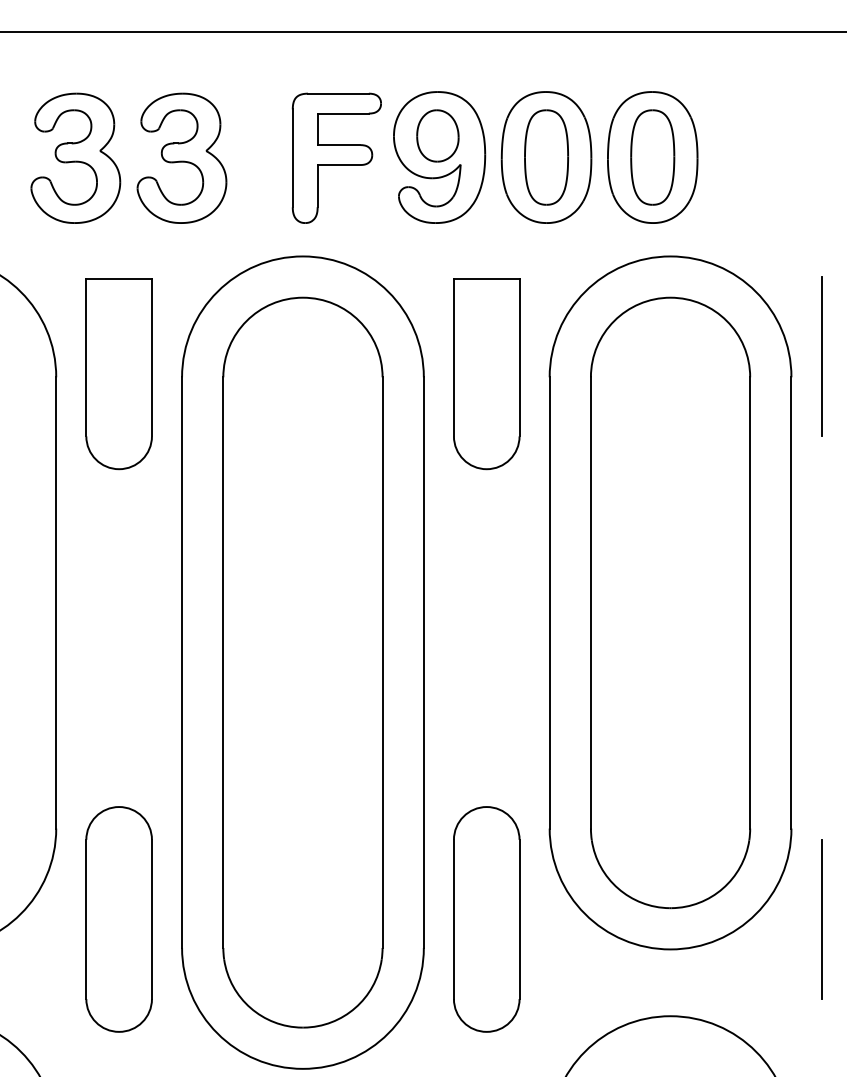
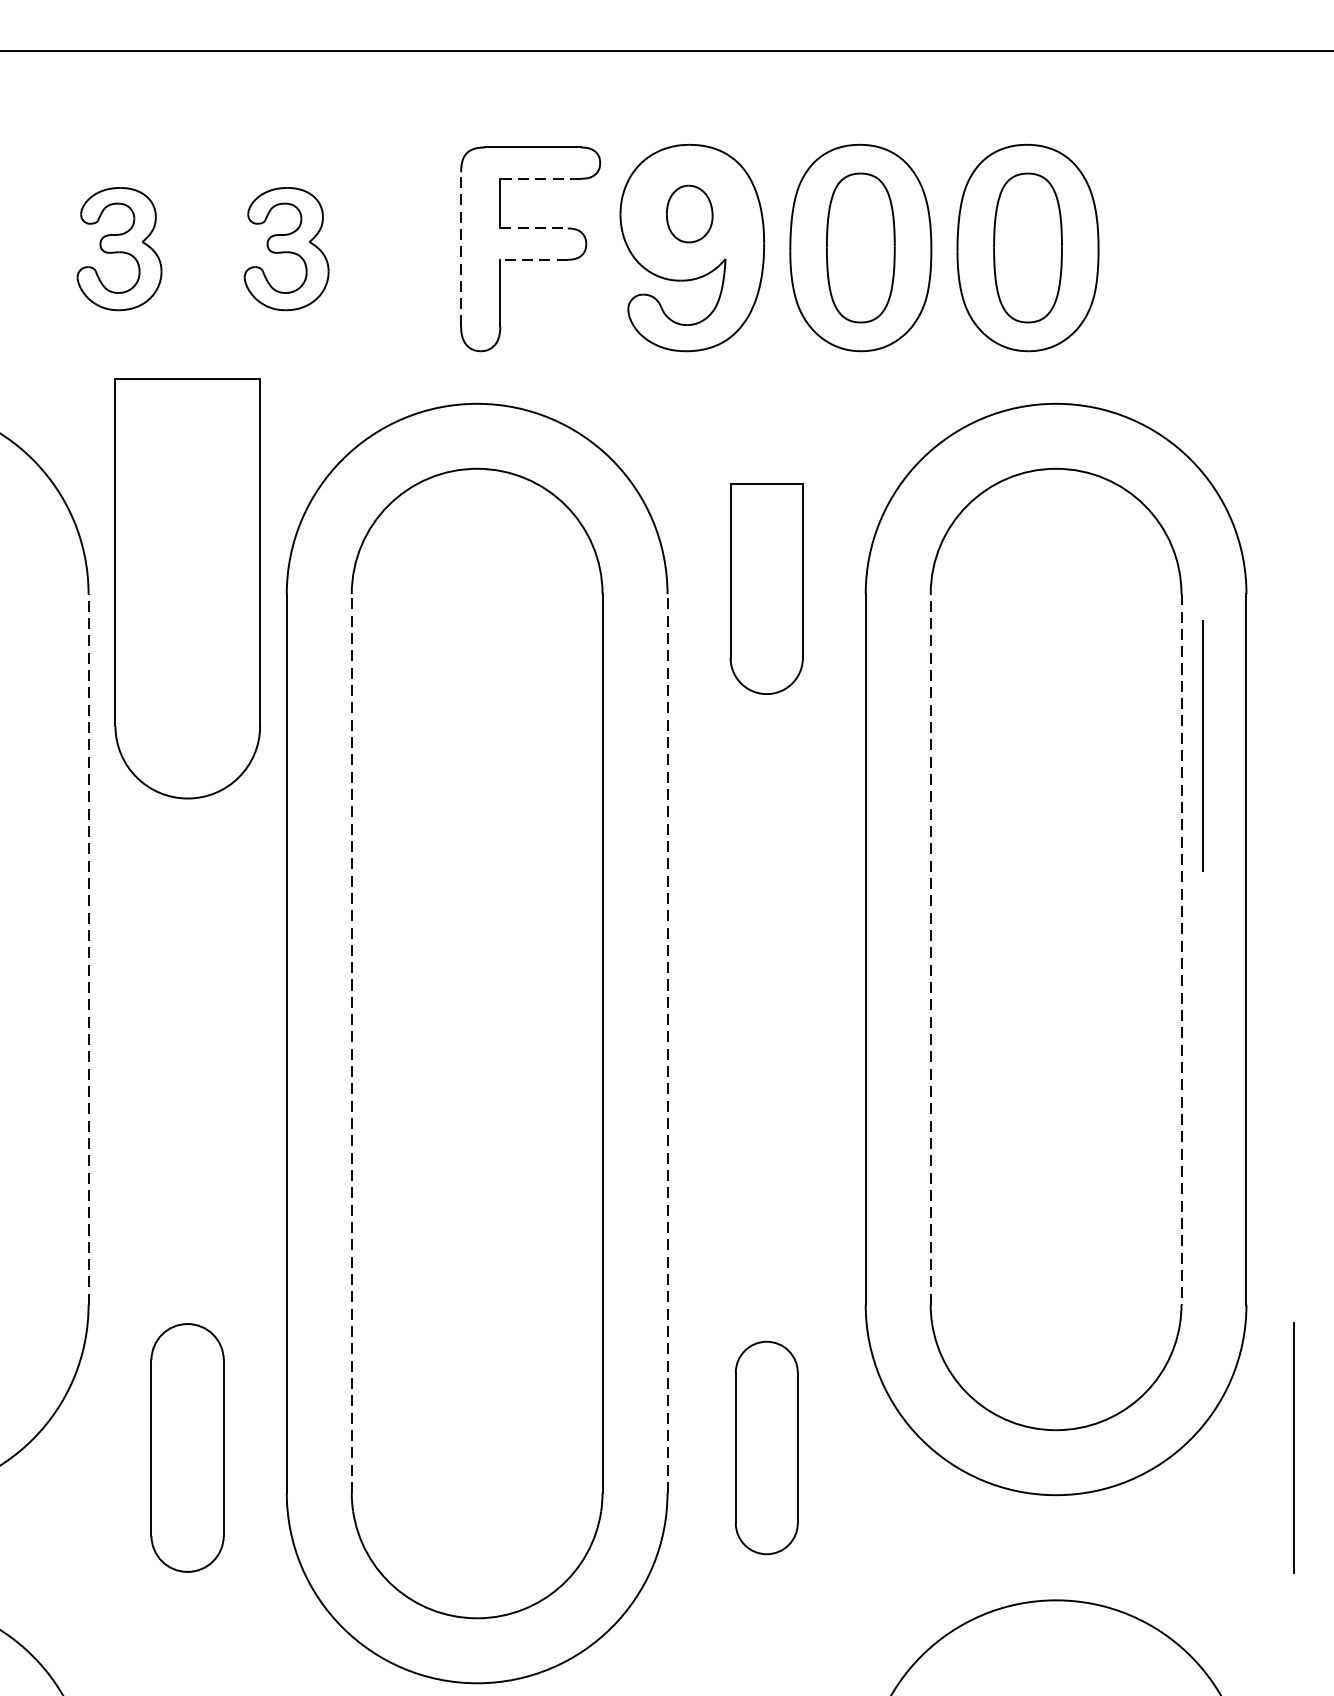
line: (343, 113) -> (541, 178), solid -> dashed
part: (437, 135) -> (689, 213), size x0.7
line: (339, 145) -> (534, 229), solid -> dashed
part: (75, 157) -> (118, 247), size x0.6
part: (181, 157) -> (285, 247), size x0.6
line: (292, 158) -> (460, 249), solid -> dashed
line: (338, 165) -> (533, 260), solid -> dashed
line: (821, 356) -> (1202, 745), moved
part: (118, 374) -> (186, 589), size x1.4
part: (486, 374) -> (766, 589), size x0.7
line: (56, 602) -> (89, 948), solid -> dashed
line: (590, 602) -> (930, 948), solid -> dashed
line: (750, 602) -> (1181, 948), solid -> dashed
line: (223, 662) -> (352, 1043), solid -> dashed
line: (423, 662) -> (667, 1043), solid -> dashed
part: (118, 919) -> (186, 1448), size x0.7
part: (486, 919) -> (766, 1448), size x0.6

